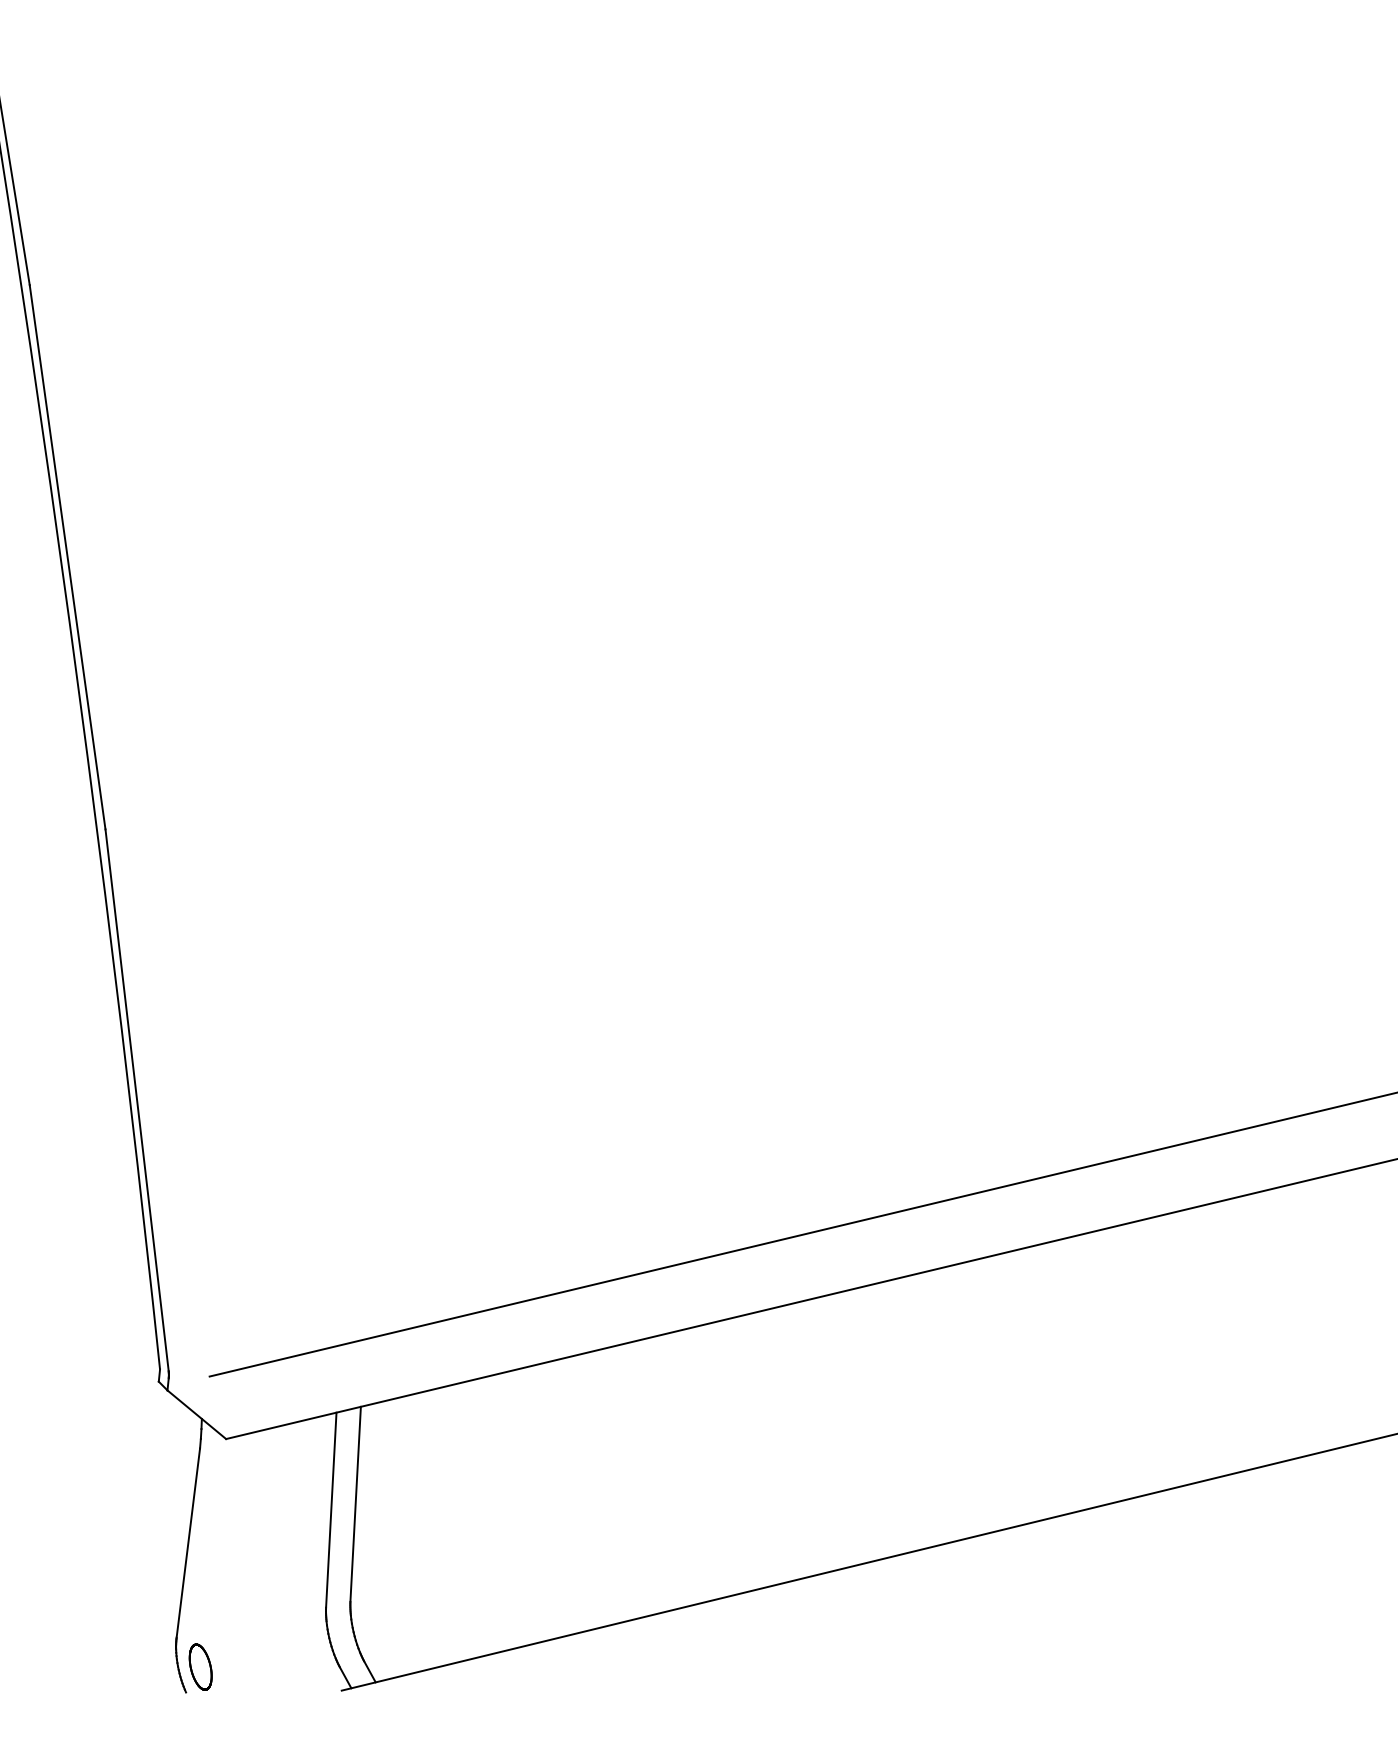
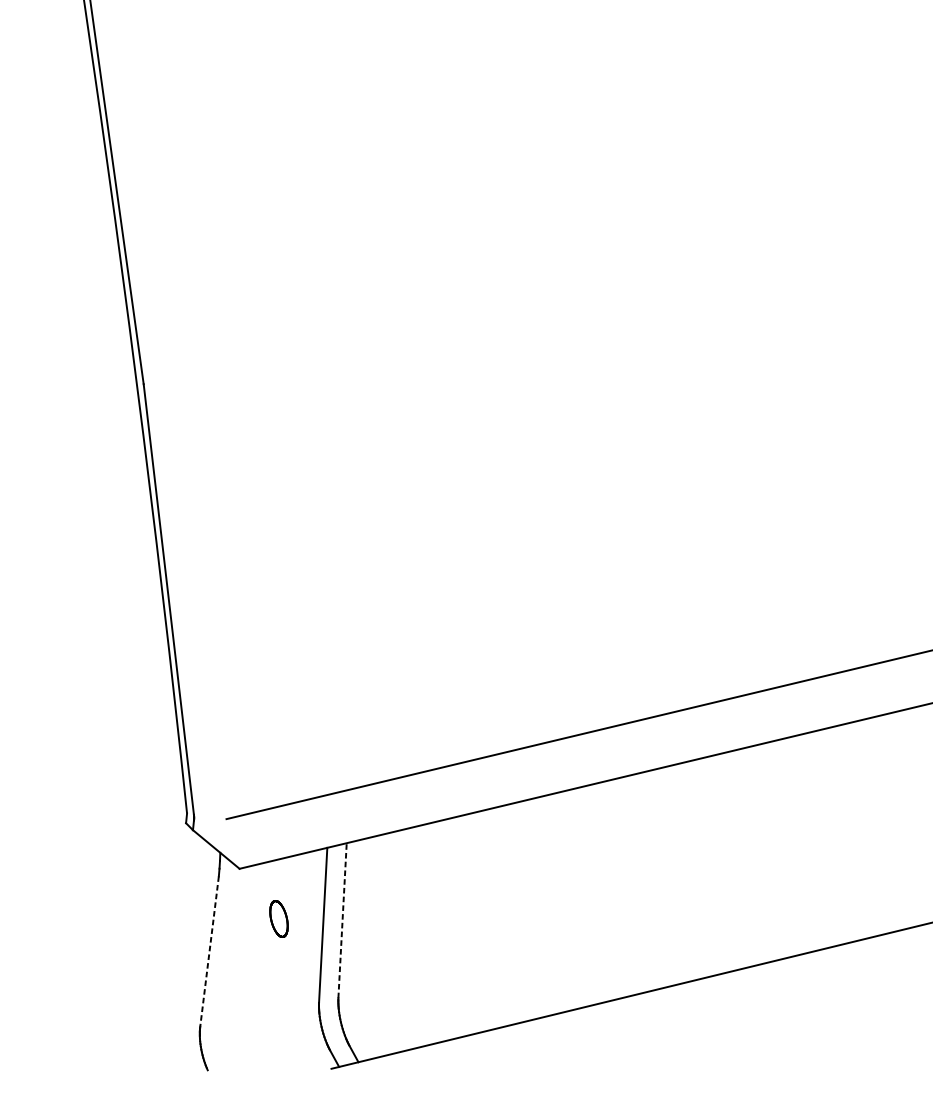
line: (355, 1504) -> (342, 920), solid -> dashed
line: (188, 1543) -> (209, 951), solid -> dashed
part: (200, 1666) -> (278, 918), moved

